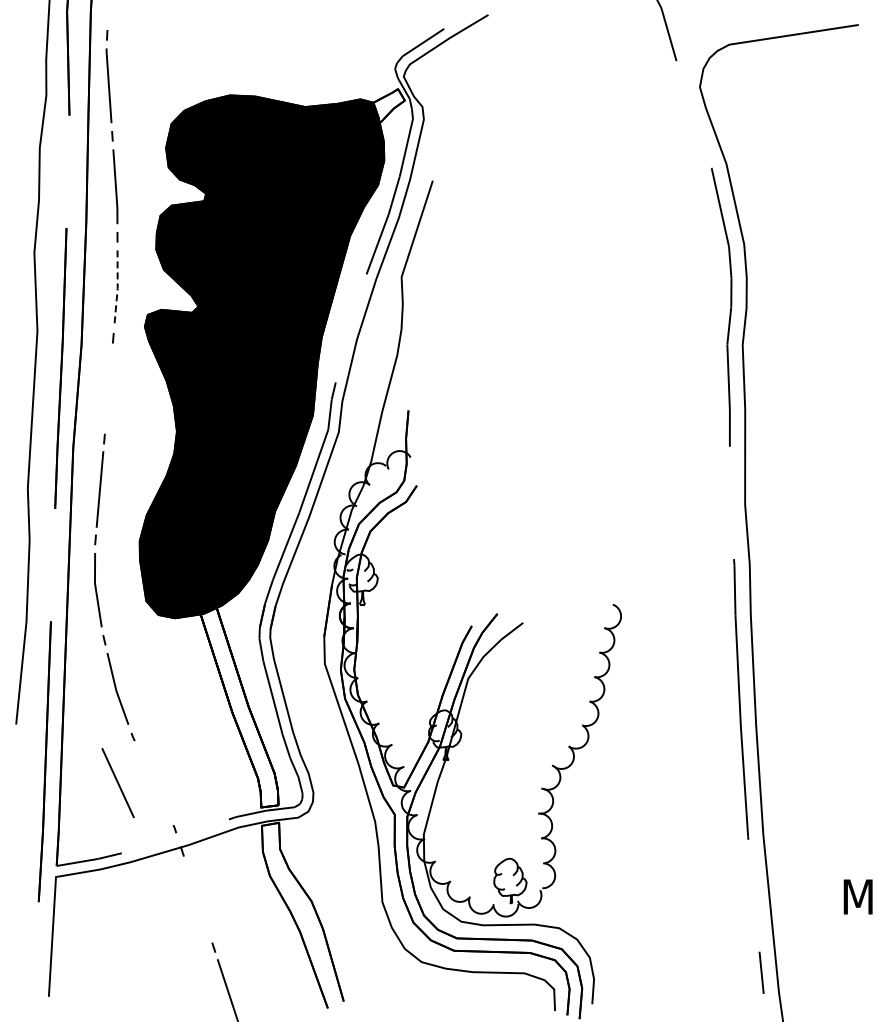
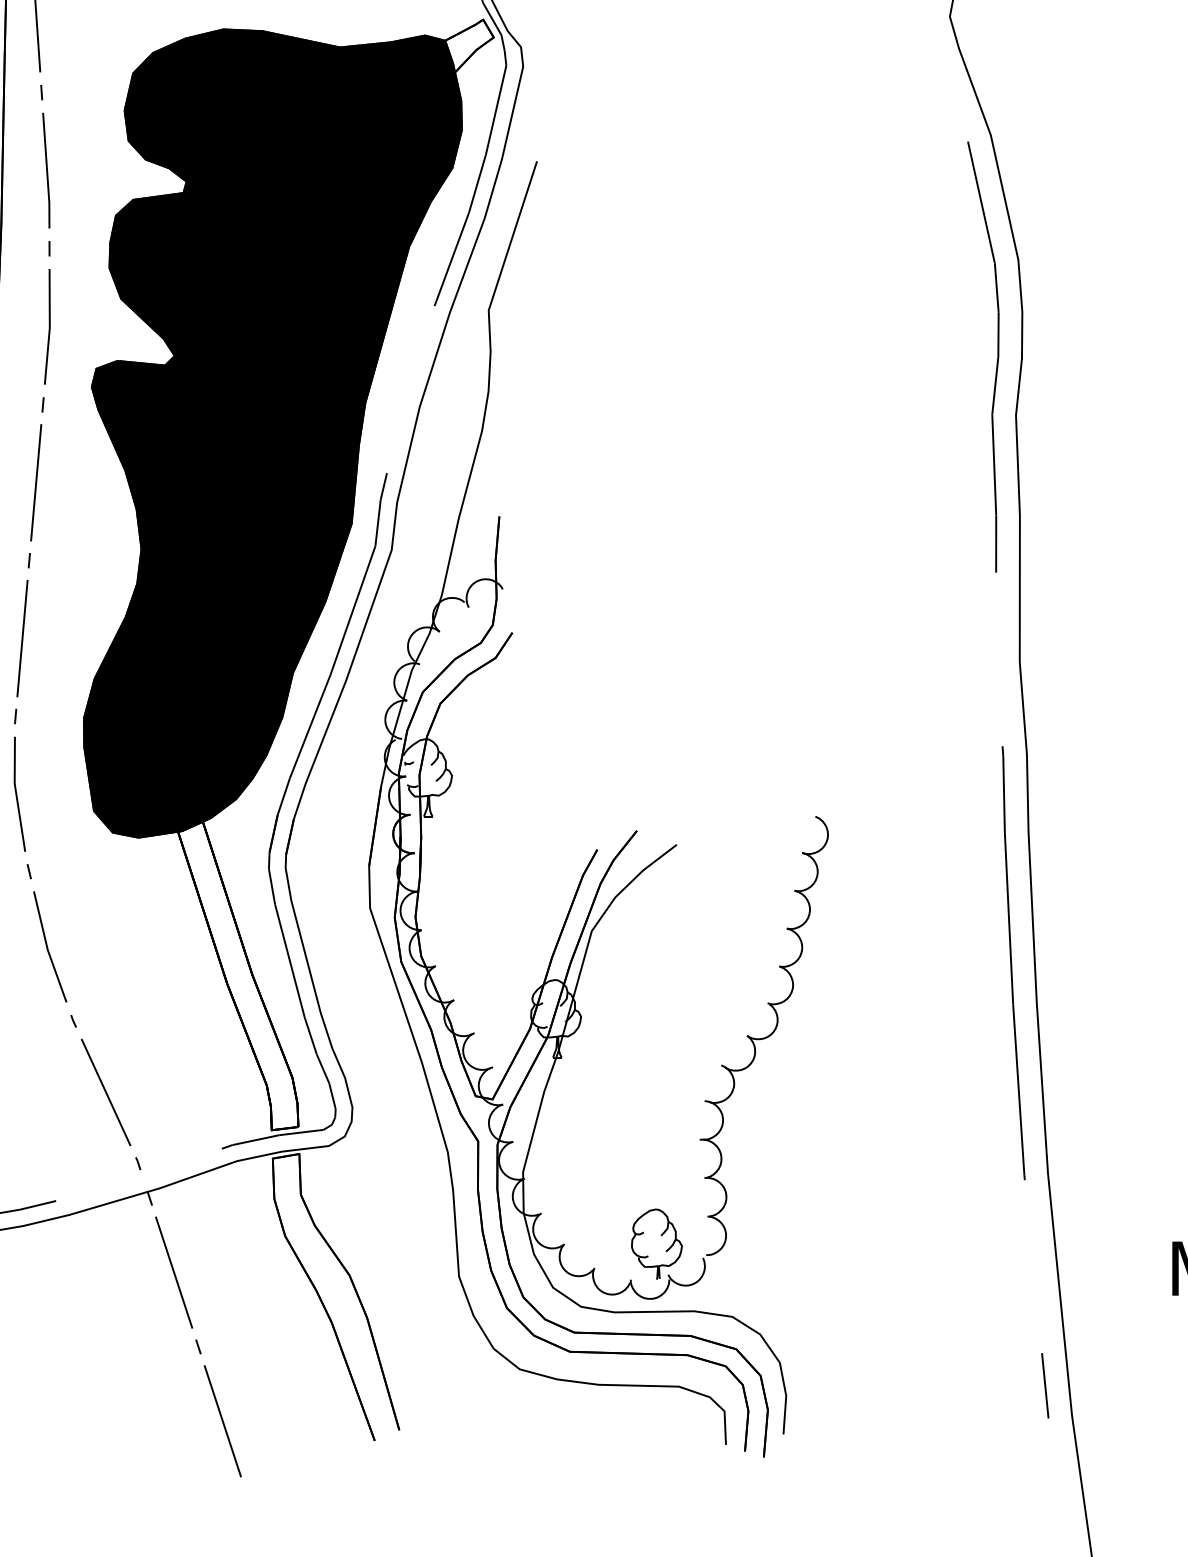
line: (117, 288) -> (49, 327), dashed -> solid
line: (108, 388) -> (35, 482), added
line: (117, 783) -> (105, 1093), moved
line: (197, 899) -> (173, 1272), added

